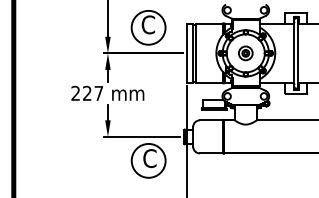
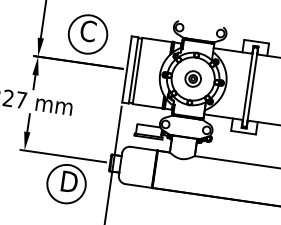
text: (150, 158) -> (68, 181), C -> D

